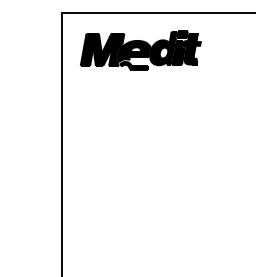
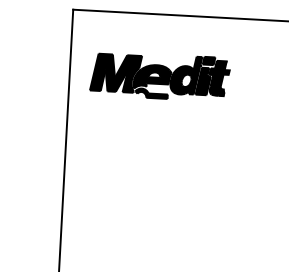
part: (140, 50) -> (159, 76), moved

